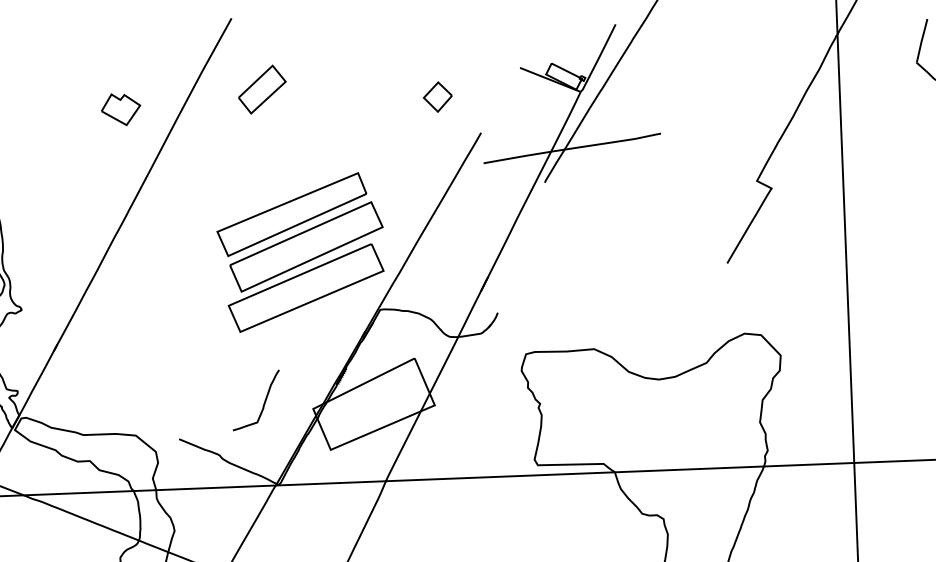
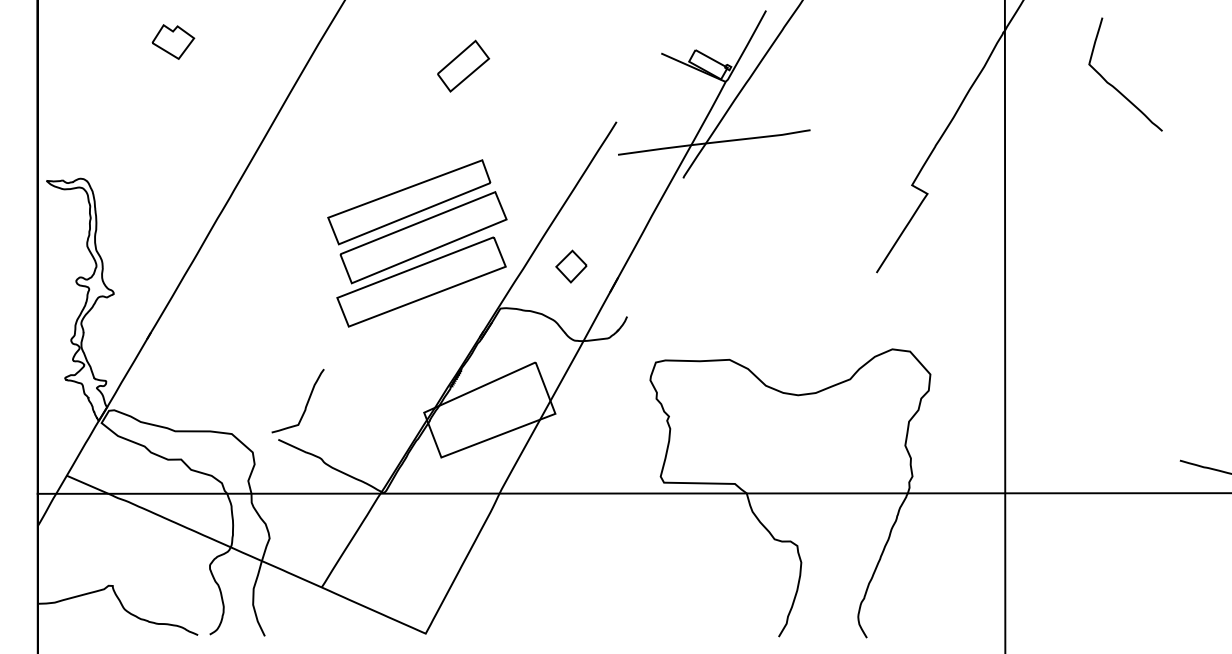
part: (262, 88) -> (463, 65), moved
part: (437, 97) -> (571, 266), moved
part: (121, 109) -> (173, 41), moved
curve: (264, 401) -> (306, 402), moved

